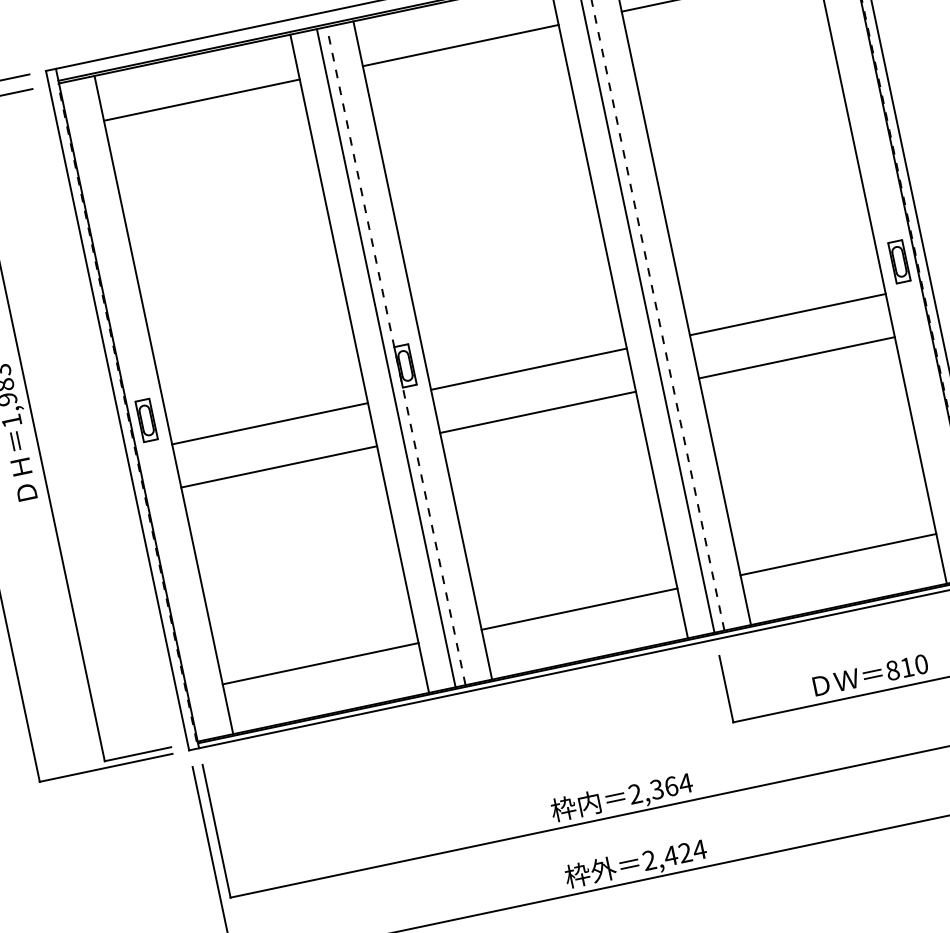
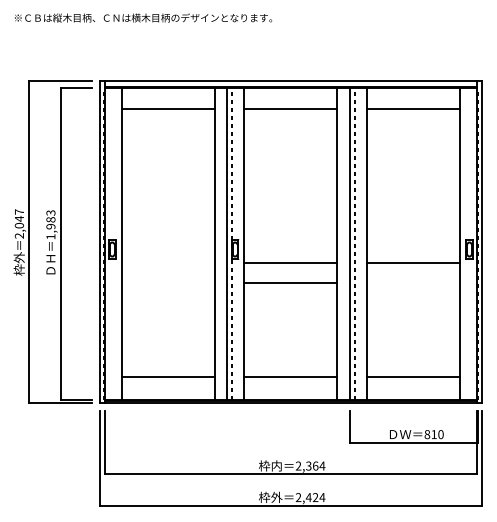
line: (796, 358) -> (413, 283), removed
line: (268, 423) -> (167, 262), removed
line: (278, 467) -> (167, 283), removed

